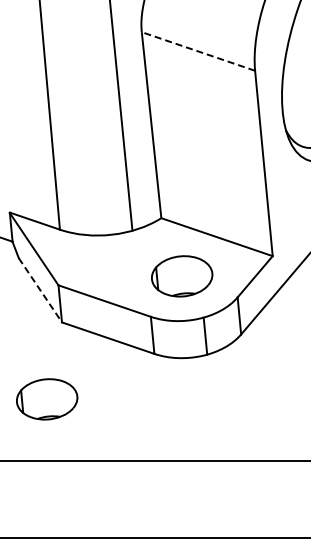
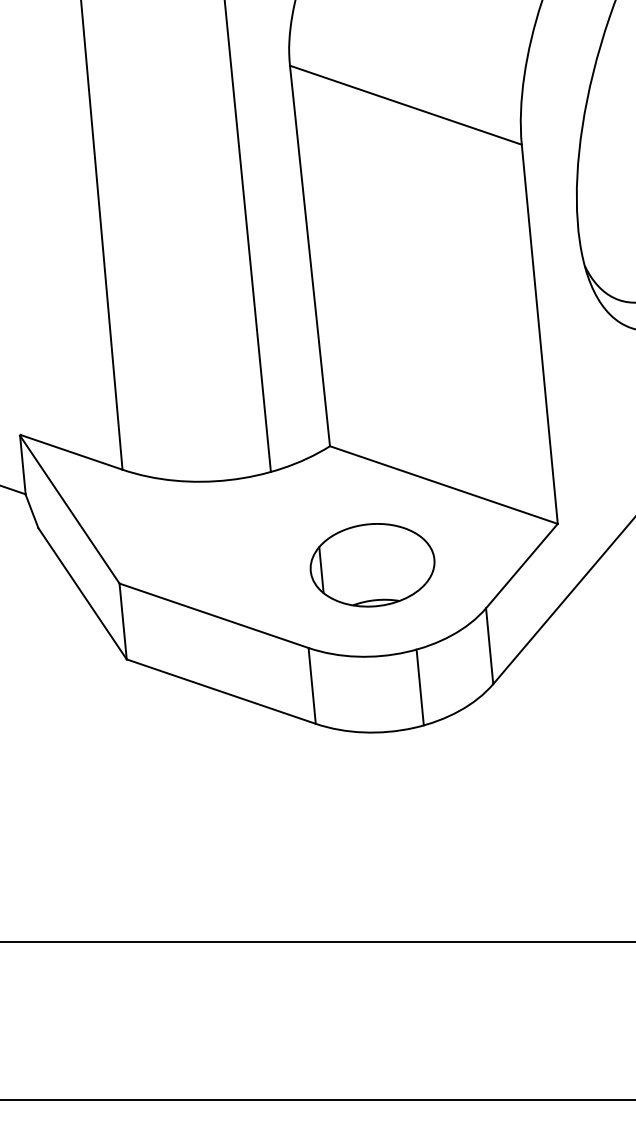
line: (198, 51) -> (405, 105), dashed -> solid
line: (40, 290) -> (82, 594), dashed -> solid
part: (47, 399) -> (97, 817), removed

